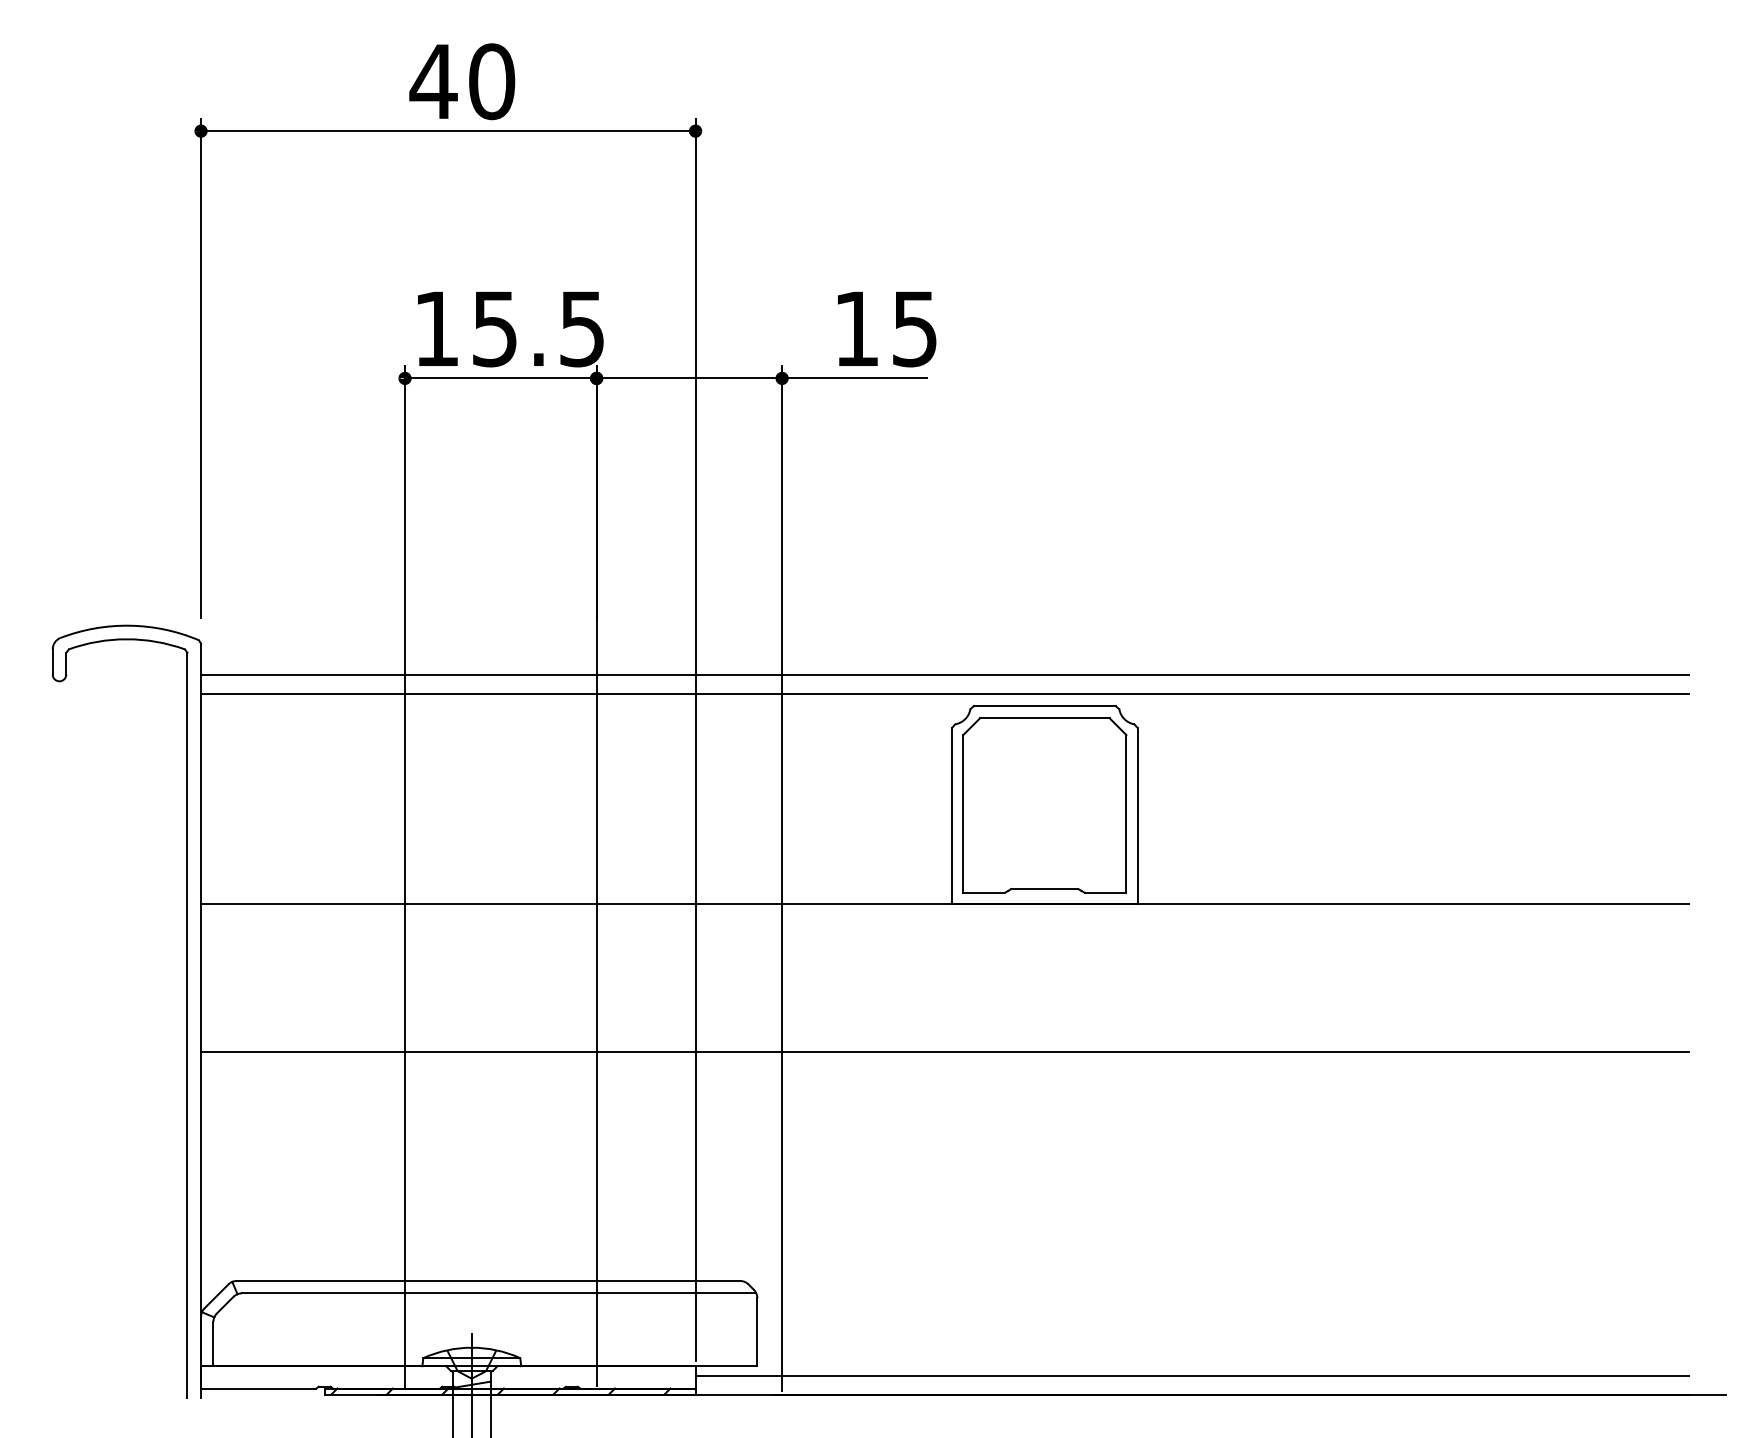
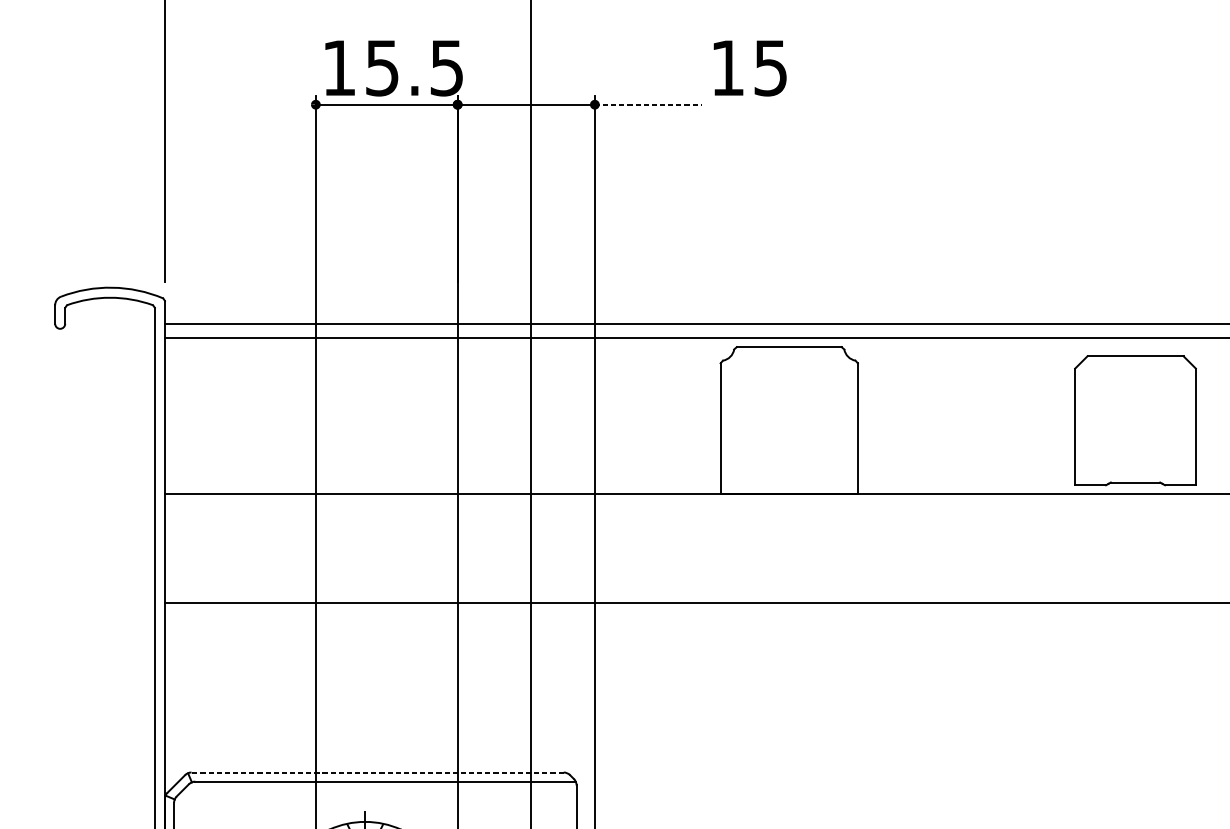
text: (887, 329) -> (750, 68), moved
line: (854, 378) -> (648, 104), solid -> dashed
part: (1044, 805) -> (1135, 420), moved
line: (488, 1280) -> (377, 772), solid -> dashed

